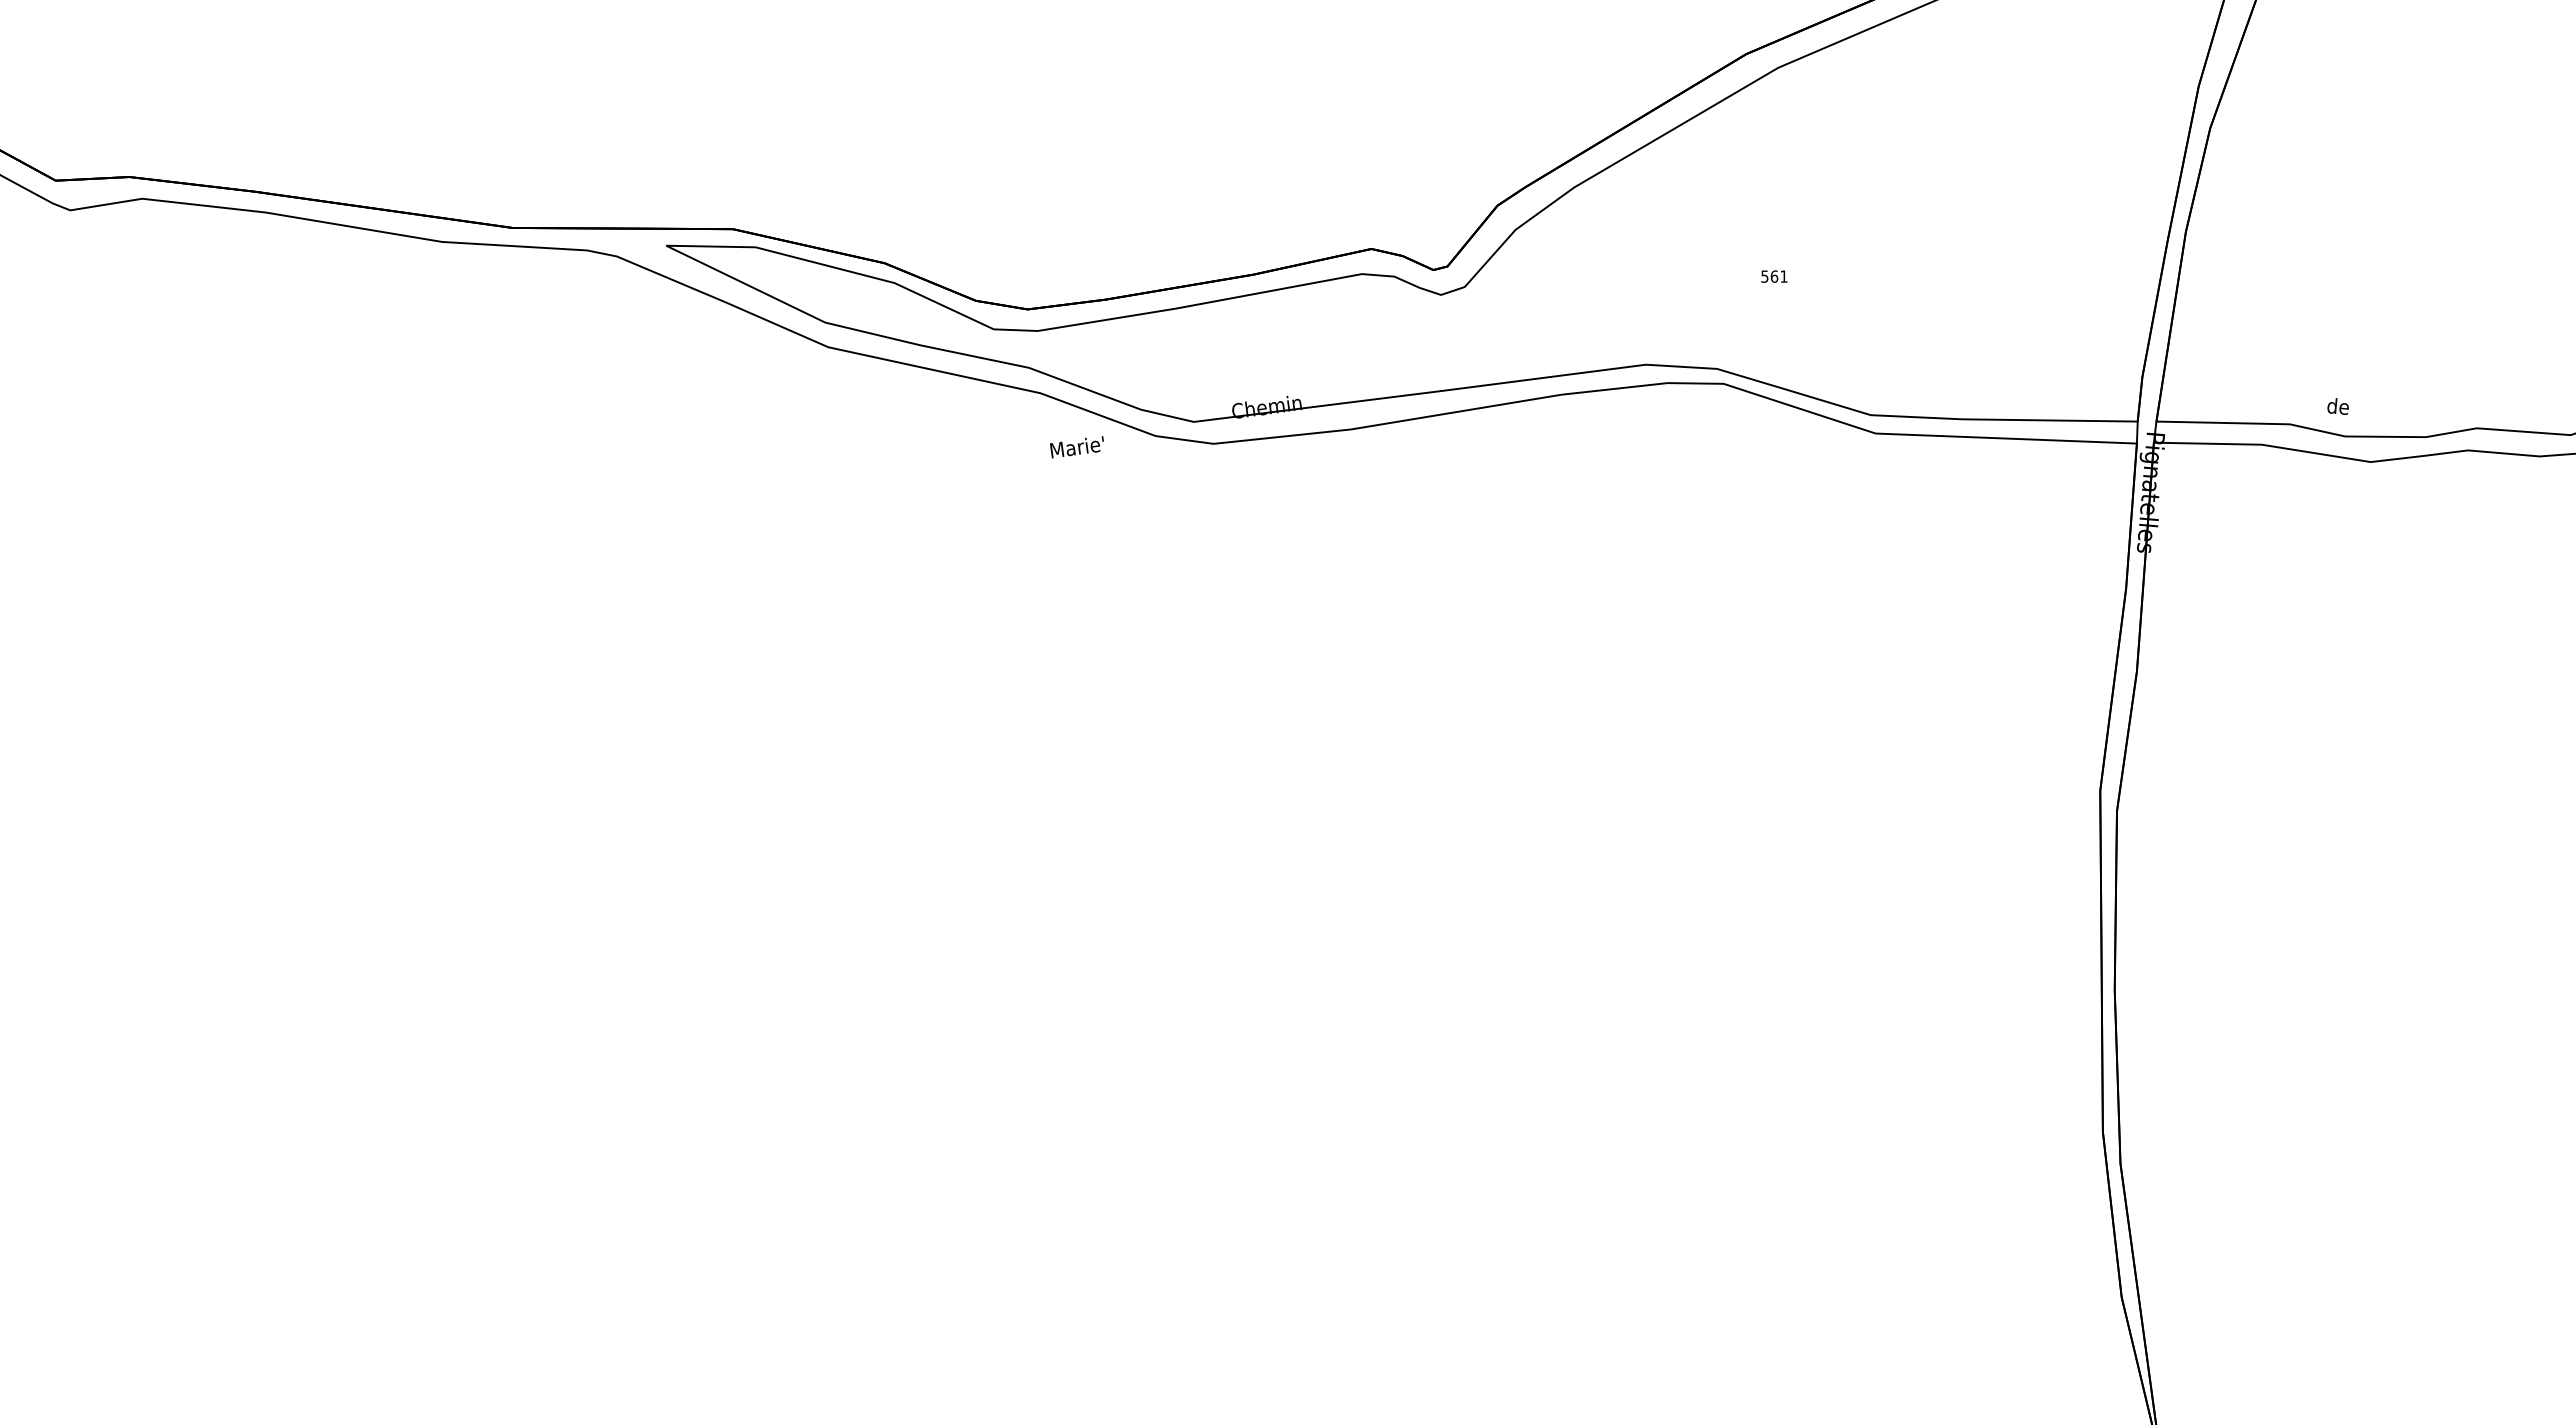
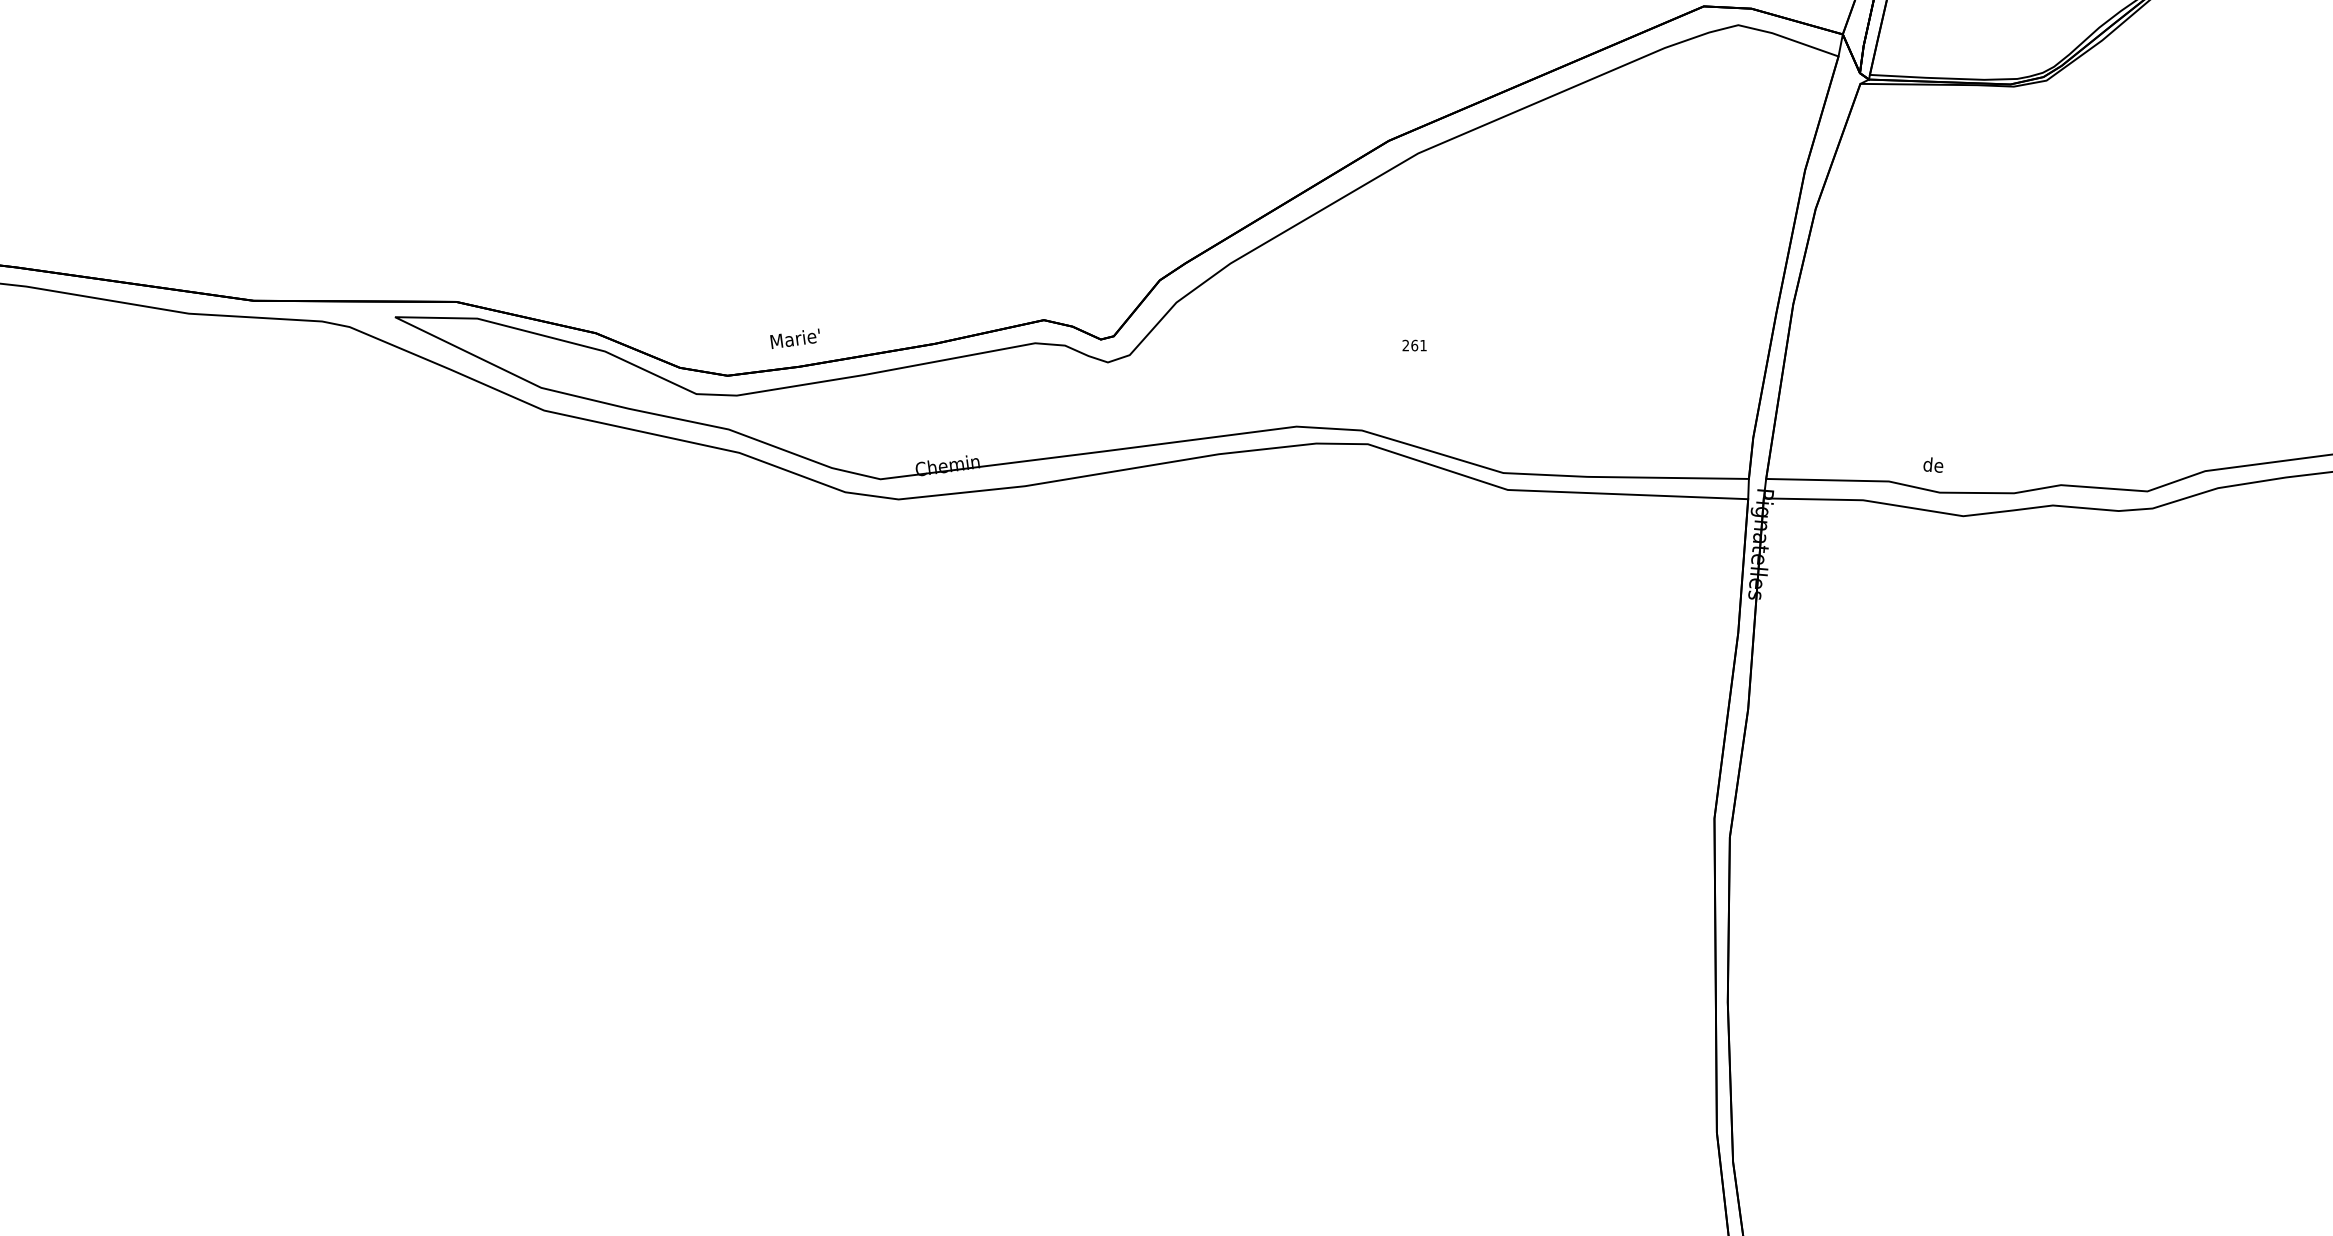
text: (1764, 276) -> (1405, 345), 561 -> 261
text: (1076, 447) -> (794, 339), moved

